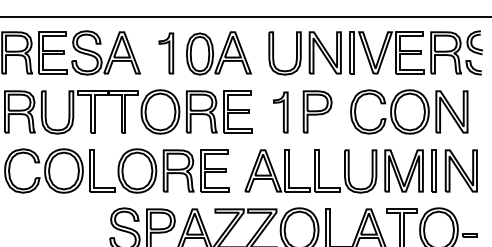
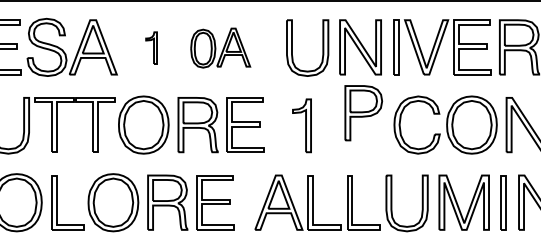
part: (166, 53) -> (151, 48), size x0.6
part: (218, 53) -> (220, 48), size x0.7
part: (317, 111) -> (363, 112), moved

